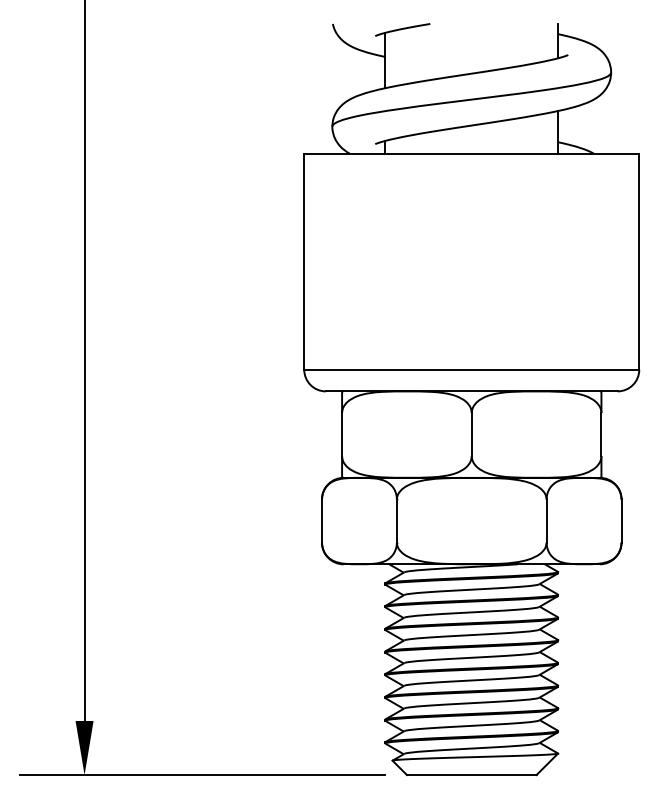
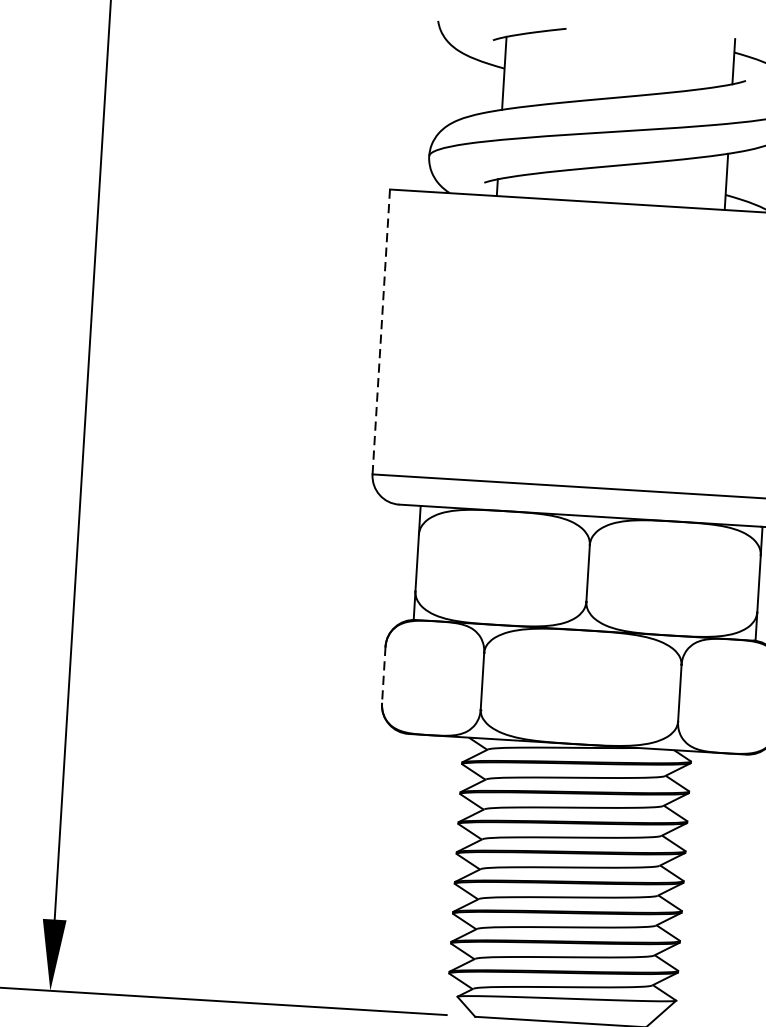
line: (304, 262) -> (381, 333), solid -> dashed
line: (322, 521) -> (384, 675), solid -> dashed

